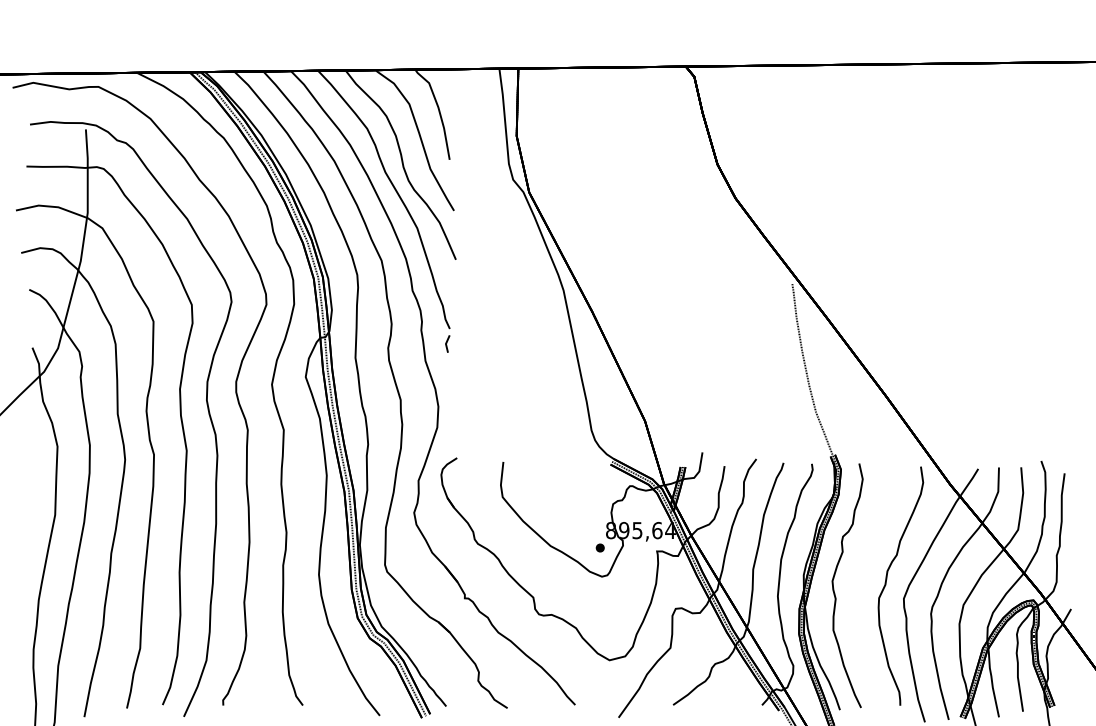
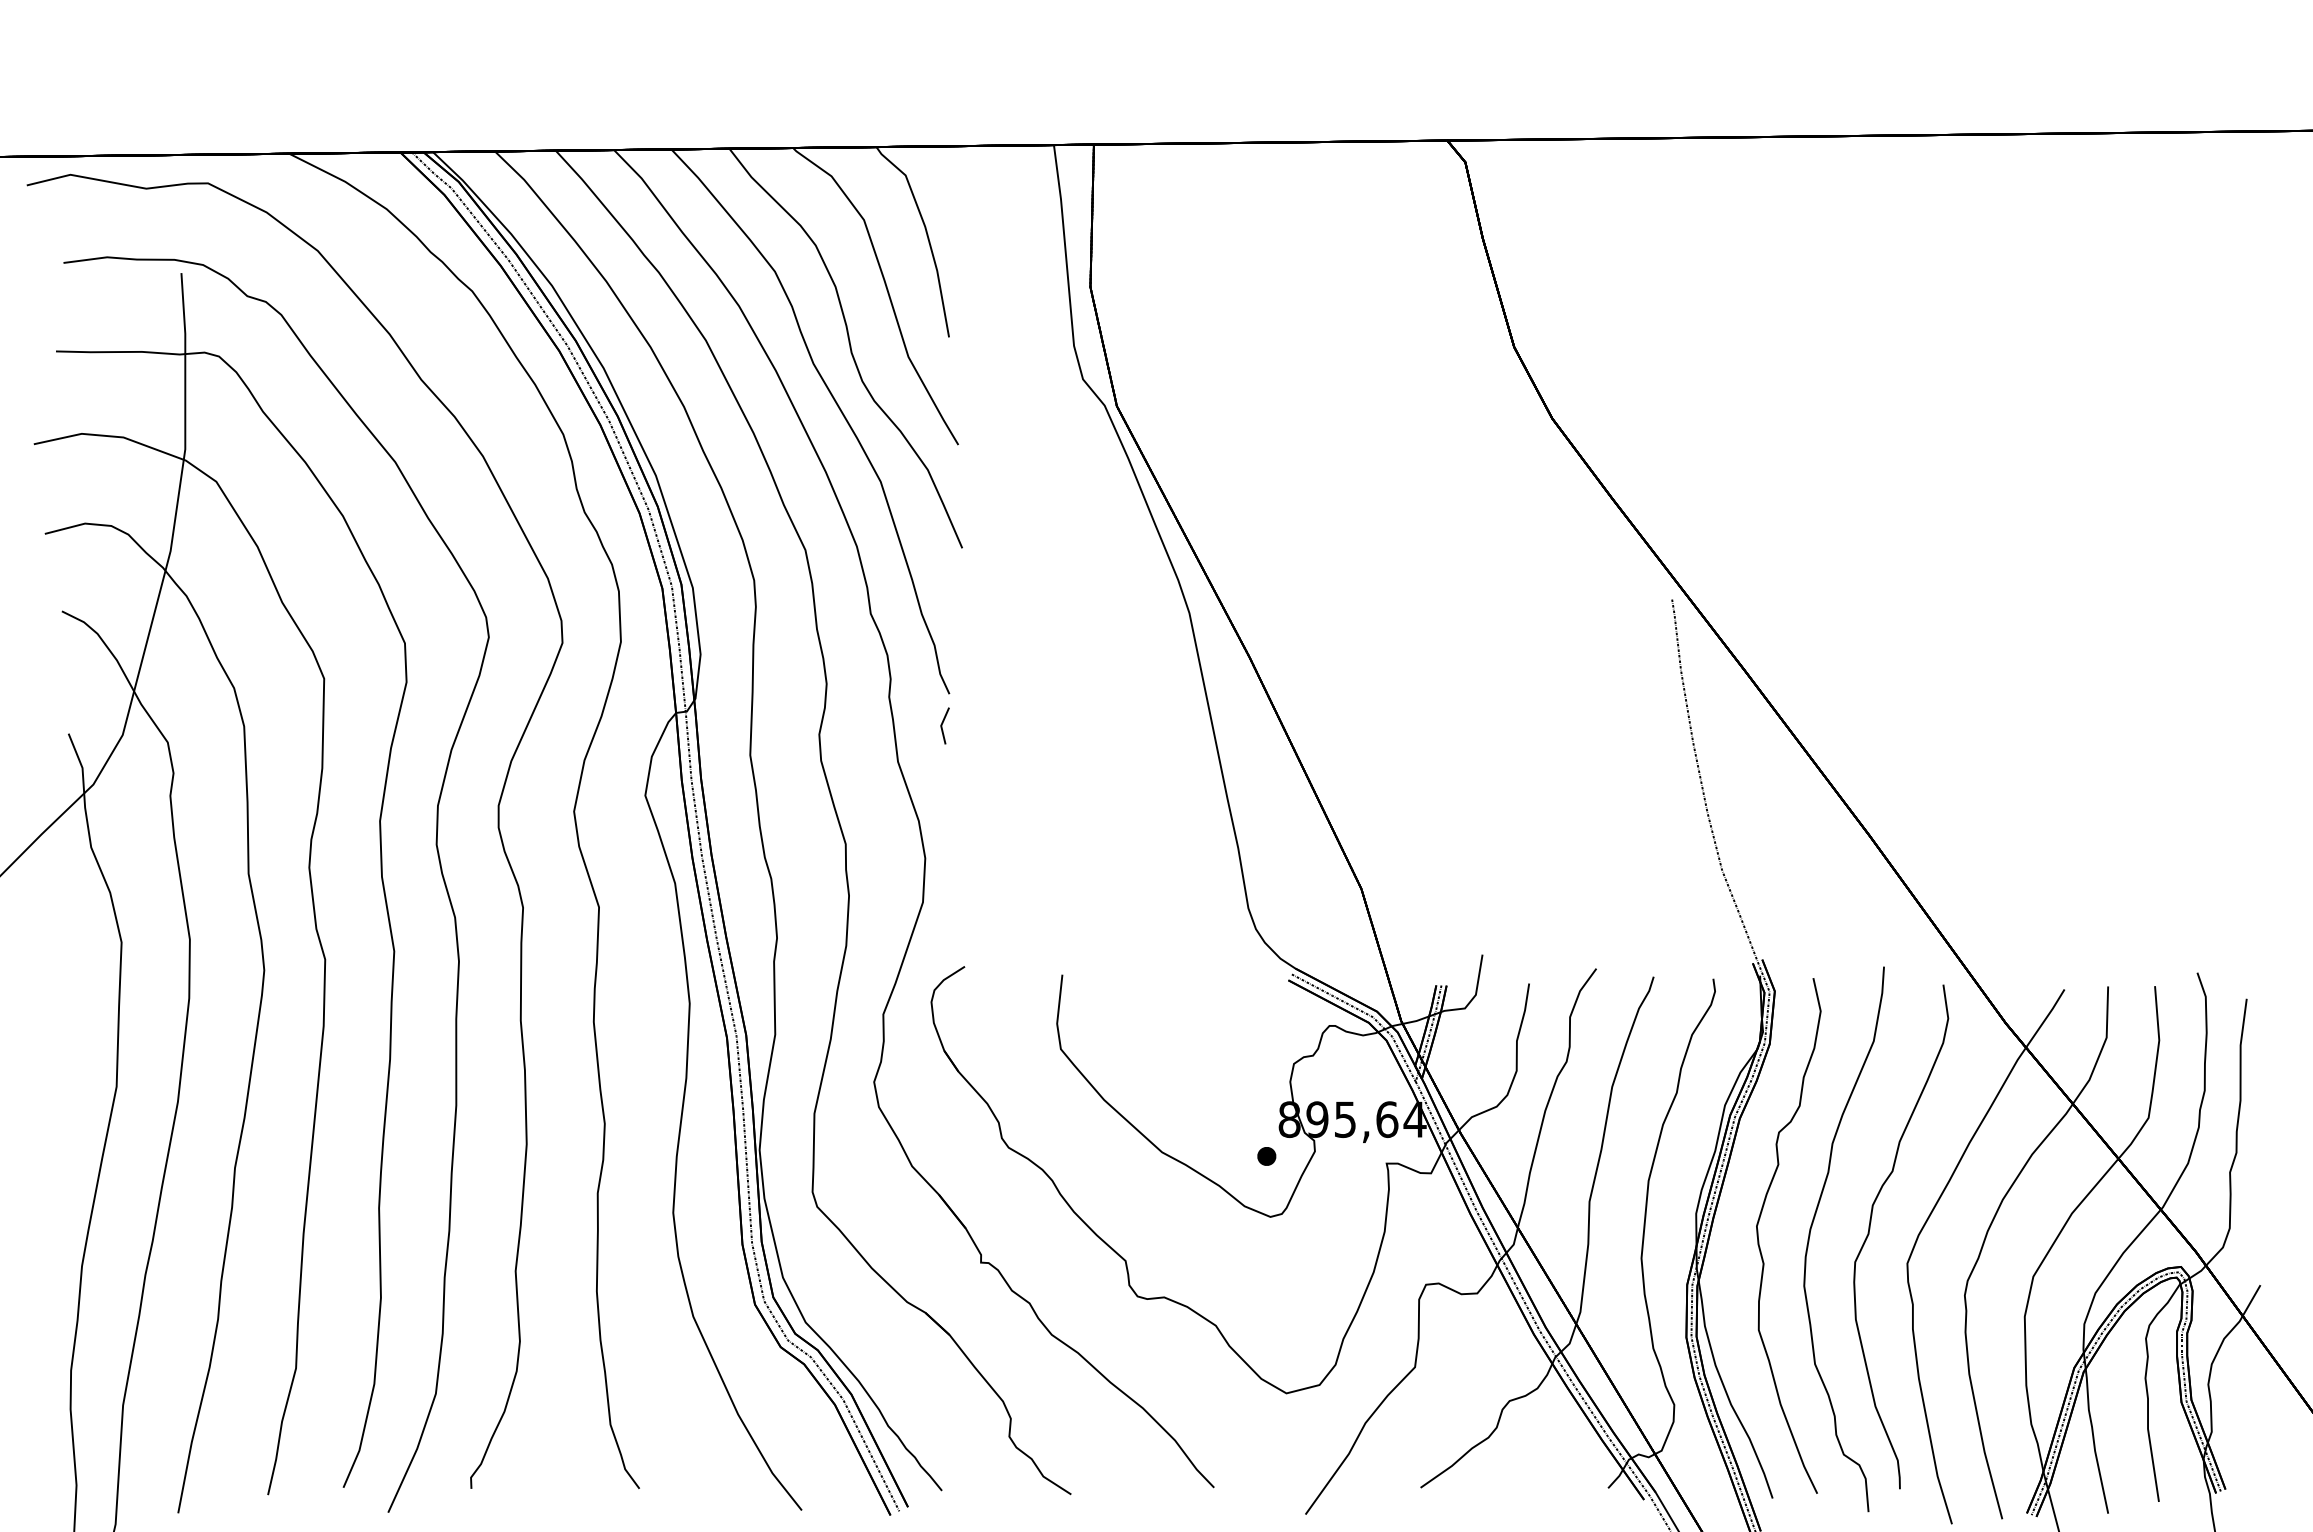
part: (858, 586) -> (1811, 1237), added

